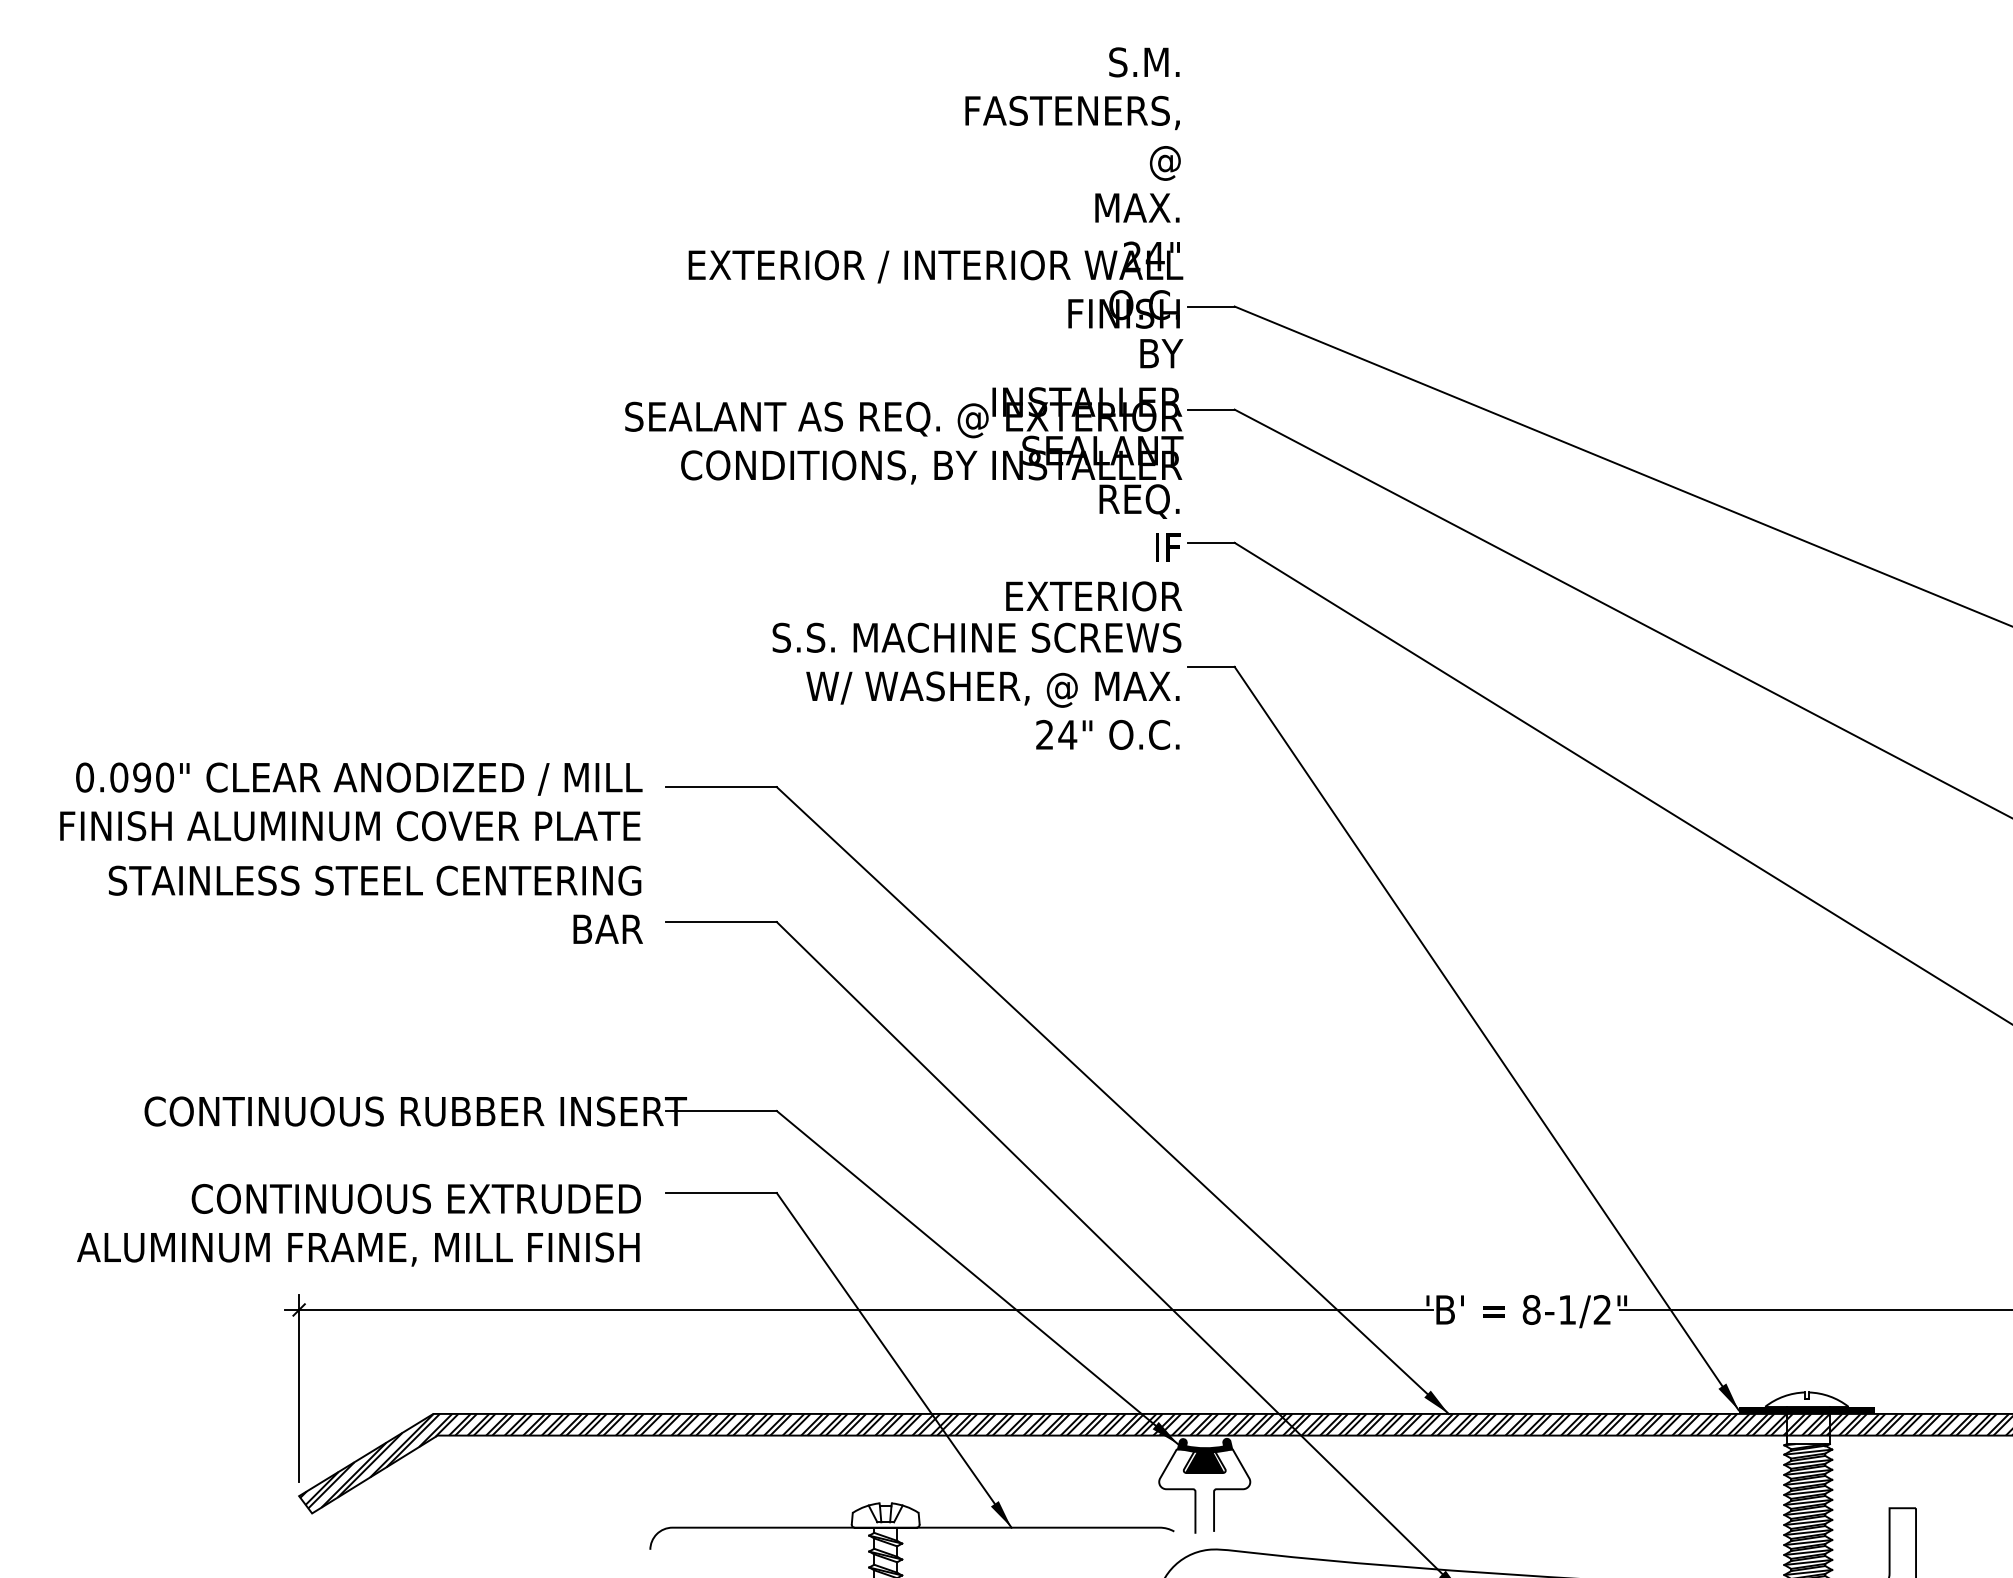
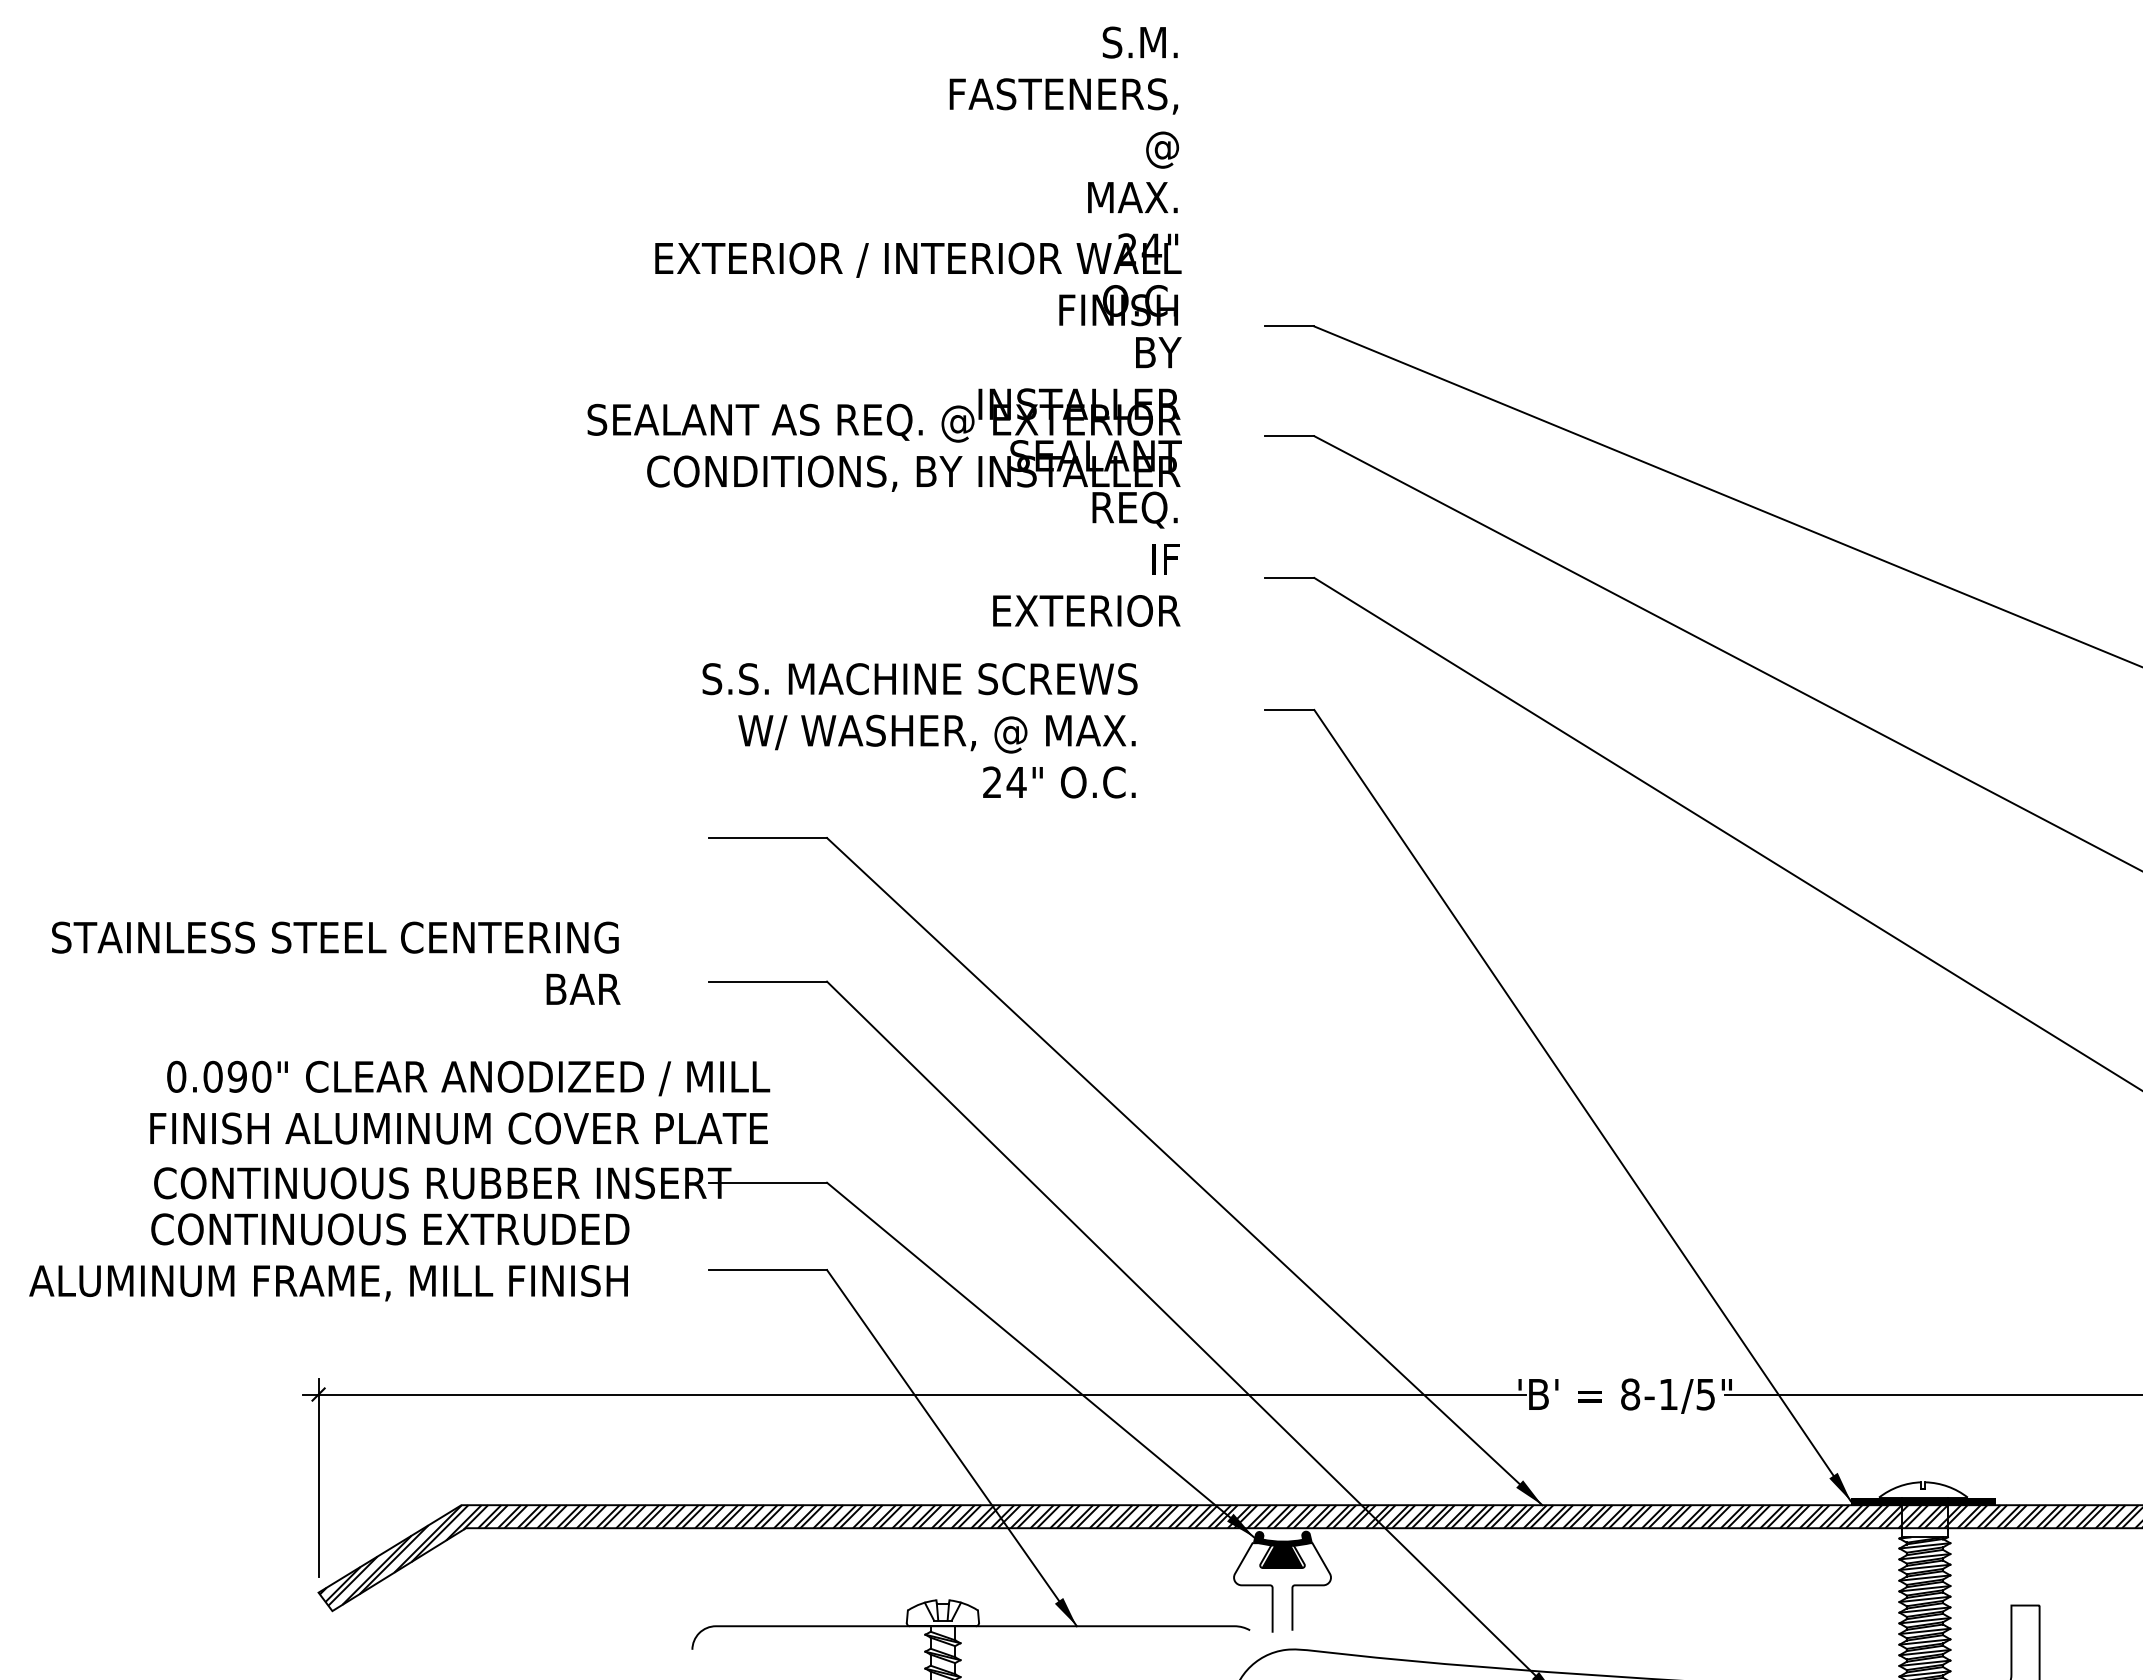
text: (904, 329) -> (884, 326), moved
text: (976, 686) -> (919, 730), moved
text: (351, 801) -> (460, 1102), moved
text: (376, 904) -> (336, 962), moved
text: (359, 1225) -> (329, 1257), moved
text: (1602, 1309) -> (1705, 1394), 8-1/2" -> 8-1/5"

